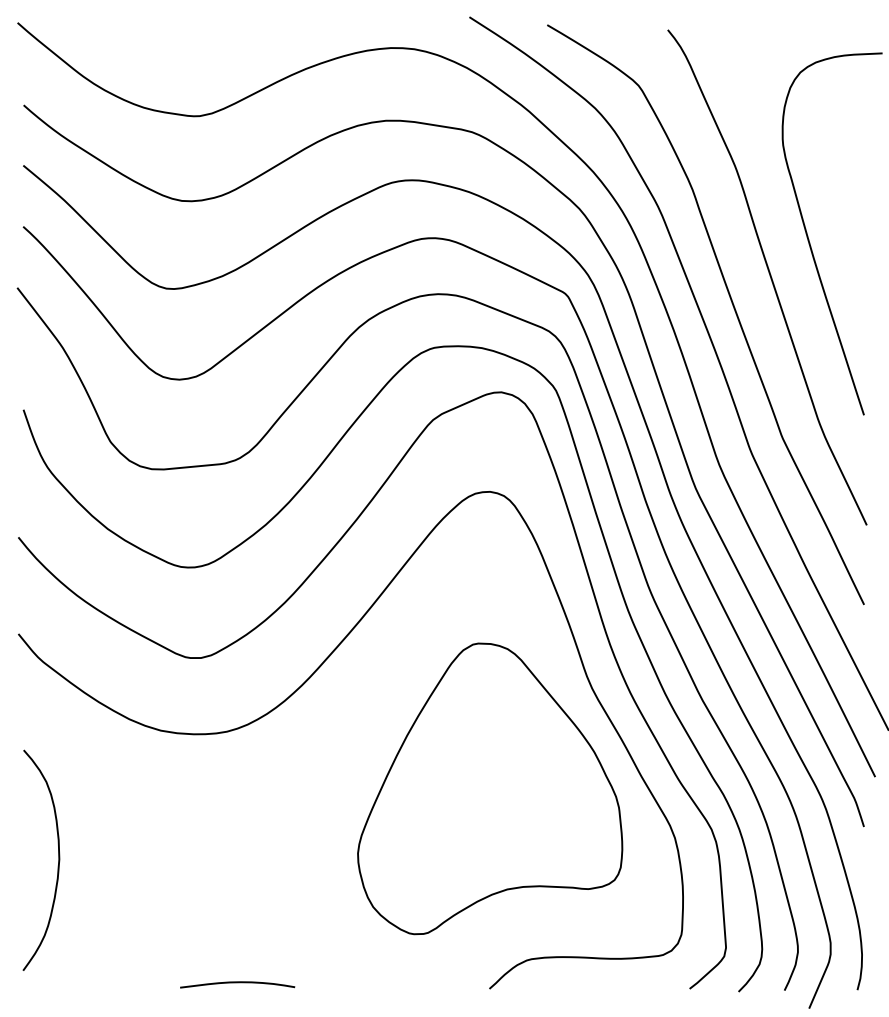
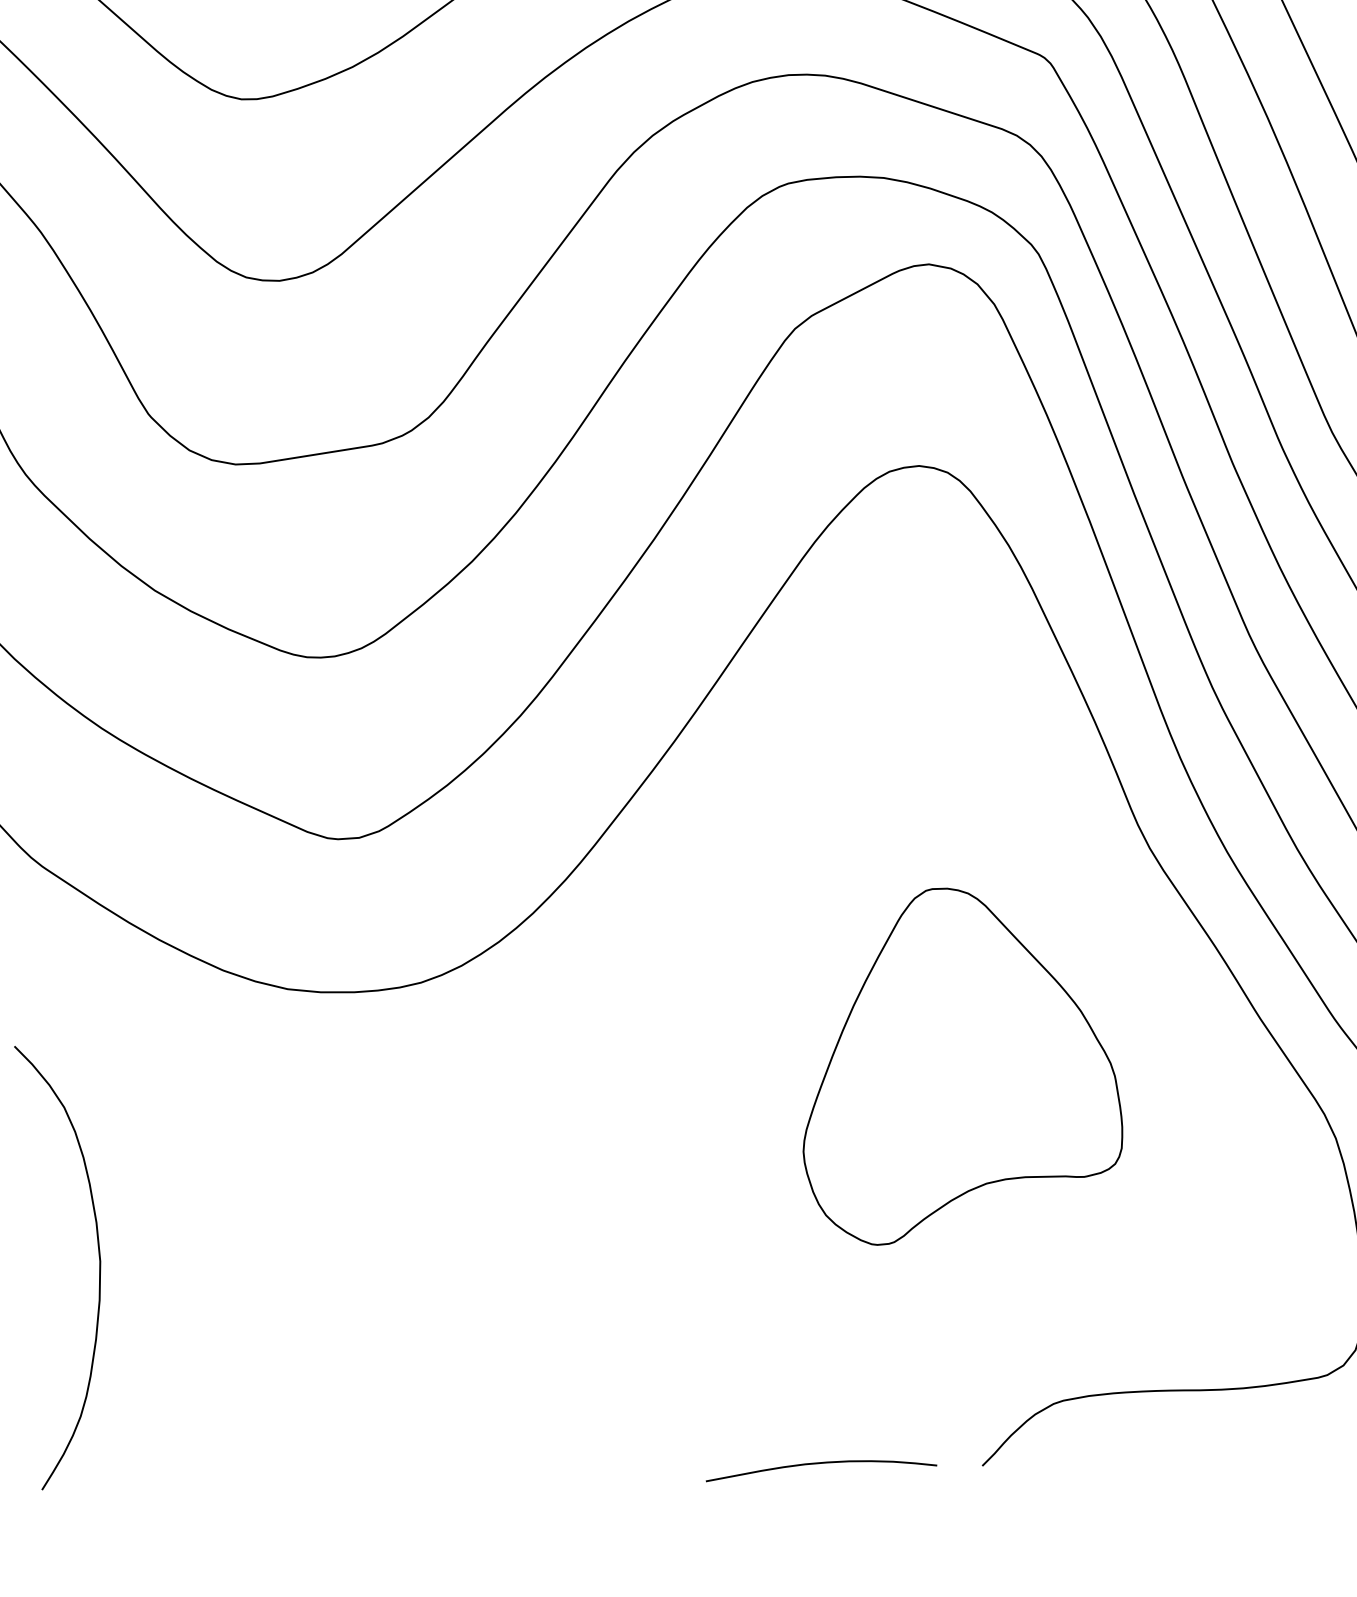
part: (490, 788) -> (958, 1062), size x0.6
curve: (237, 983) -> (820, 1465), moved

